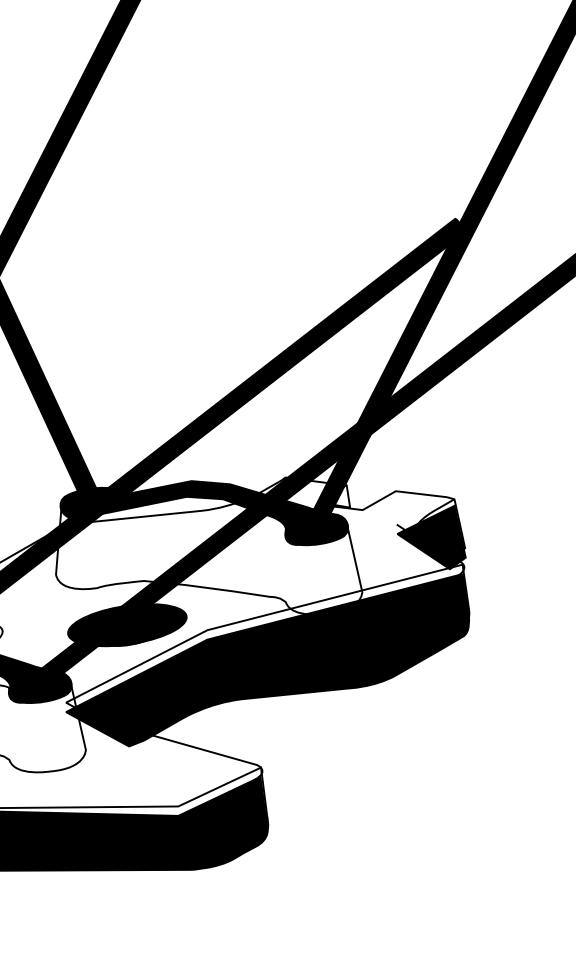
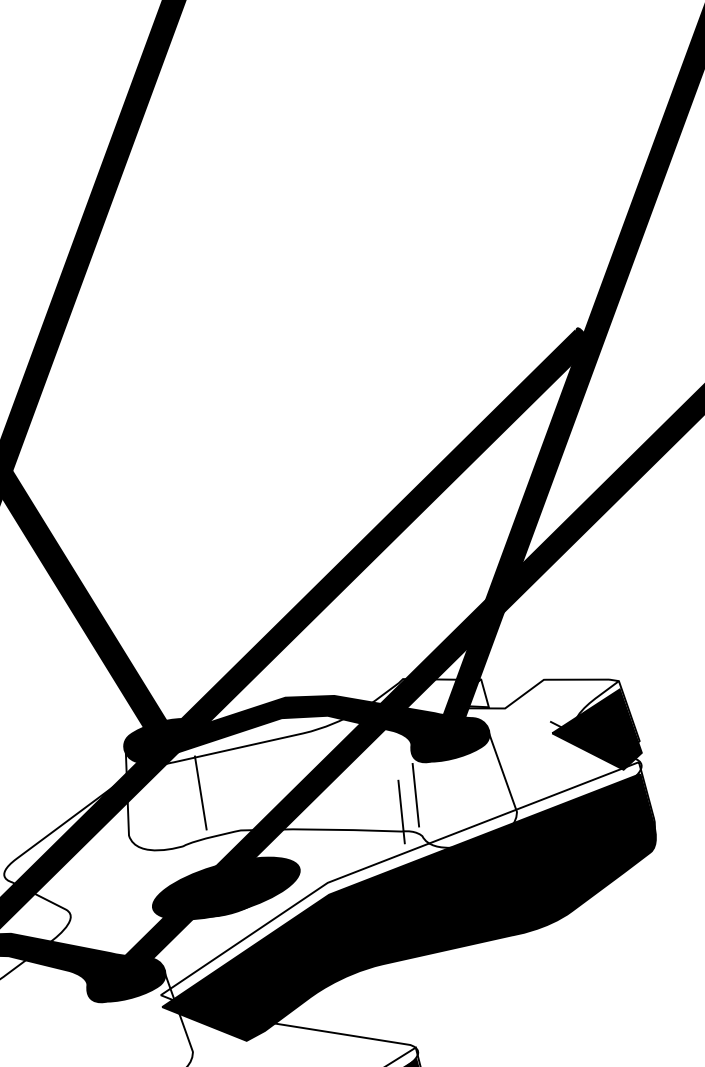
line: (116, 547) -> (200, 792), added
line: (284, 569) -> (415, 794), added
line: (271, 581) -> (401, 811), added

